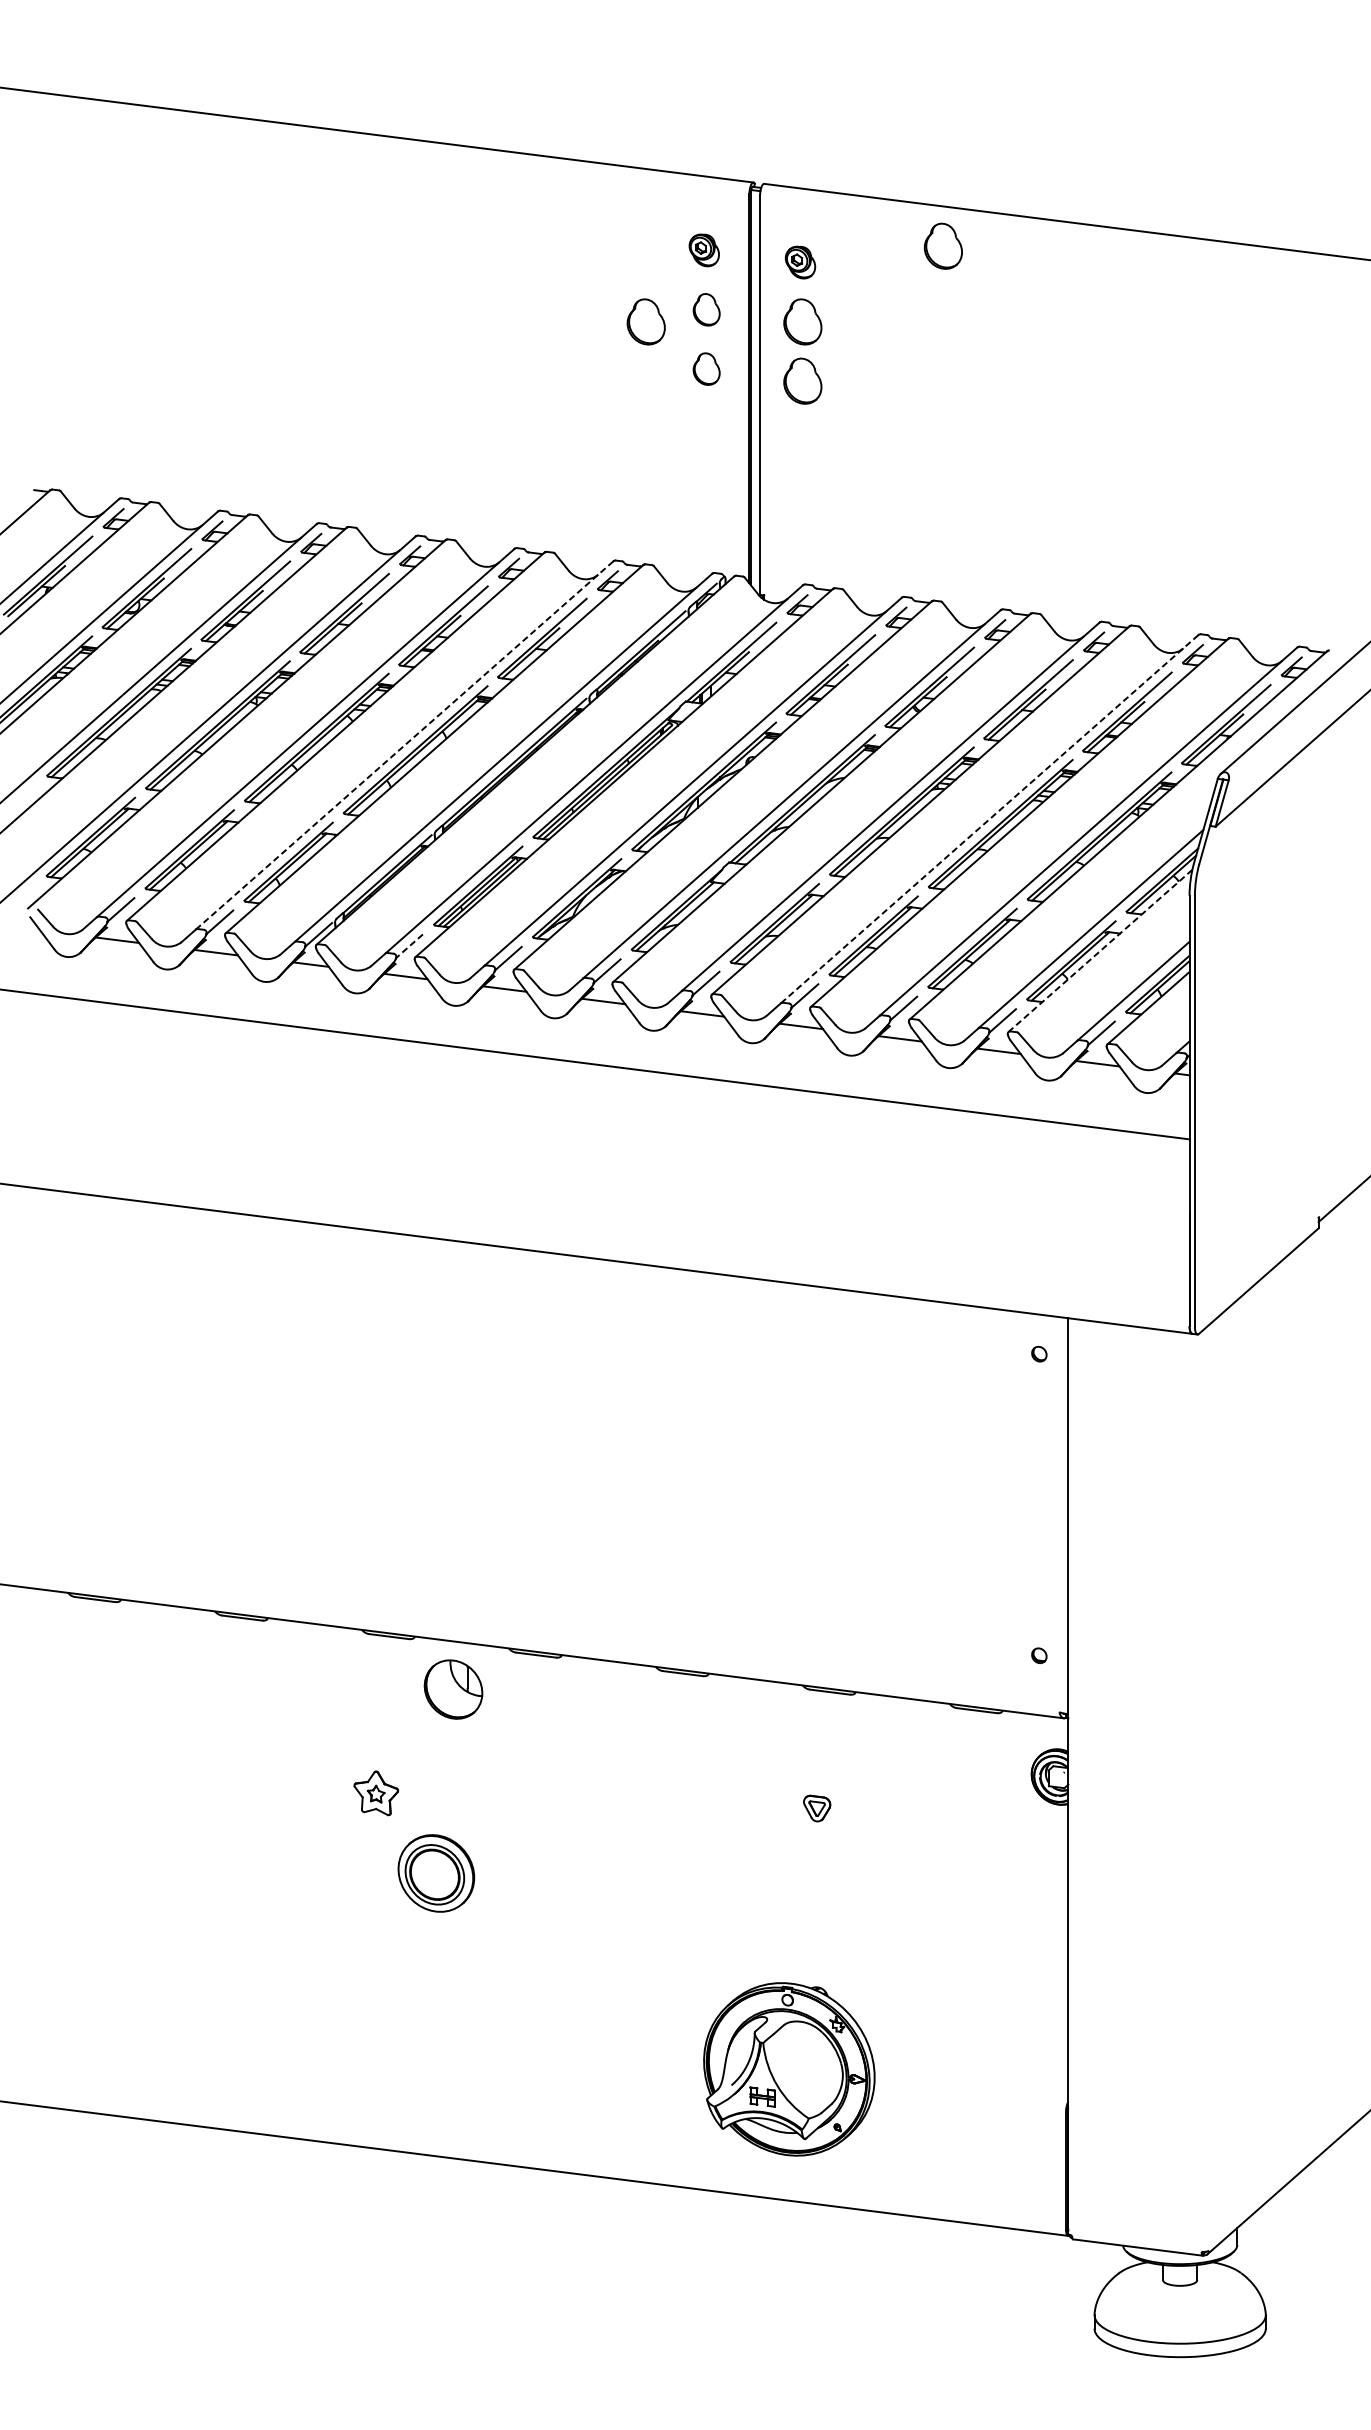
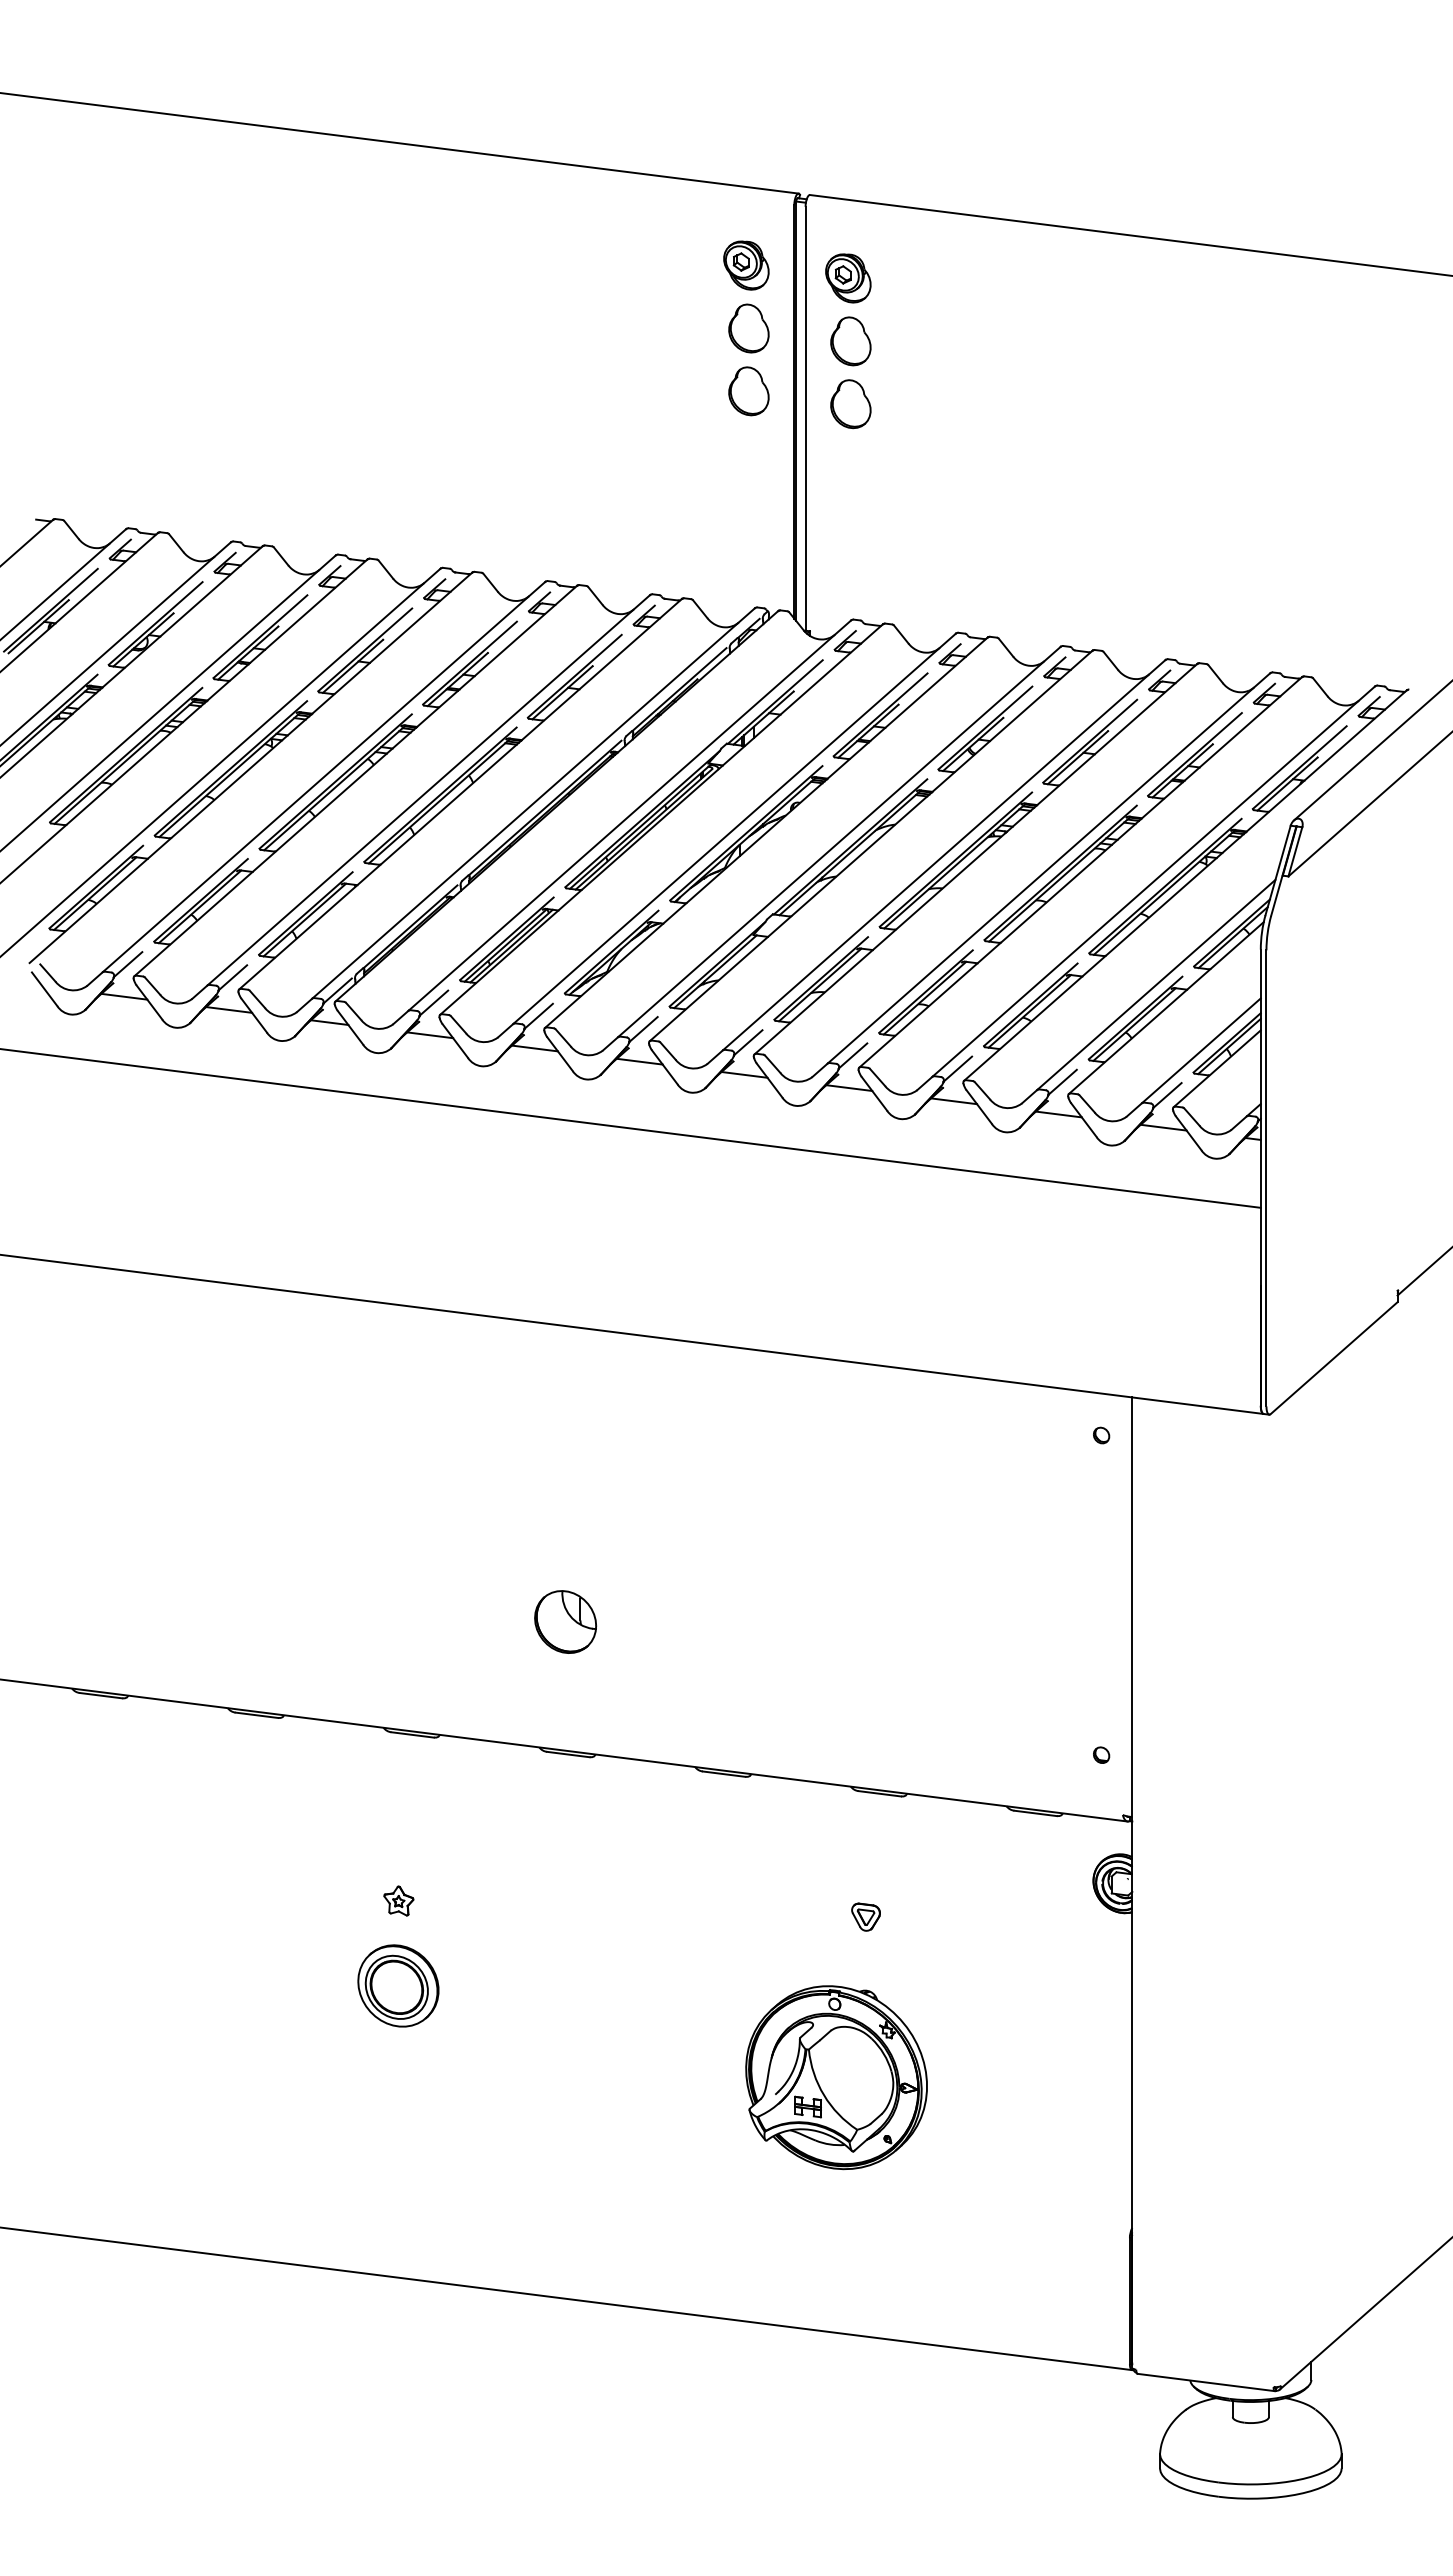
part: (943, 246) -> (999, 261), removed
part: (704, 250) -> (746, 265), size x1.43
part: (800, 262) -> (848, 278), size x1.43
part: (706, 309) -> (748, 328), size x1.43
part: (645, 322) -> (684, 341), removed
part: (706, 369) -> (748, 391), size x1.43
line: (405, 744) -> (429, 789), dashed -> solid
line: (990, 819) -> (1049, 868), dashed -> solid
line: (409, 946) -> (433, 1003), dashed -> solid
line: (1100, 951) -> (1166, 1008), dashed -> solid
part: (453, 1689) -> (565, 1621), moved
part: (376, 1792) -> (398, 1900), size x0.62
part: (436, 1873) -> (398, 1985), moved
part: (789, 2069) -> (836, 2077), moved

